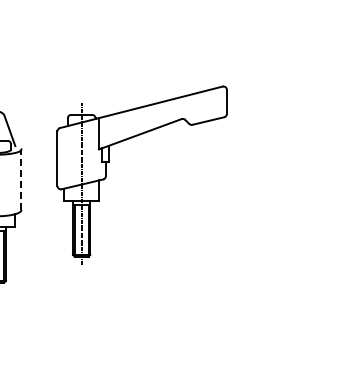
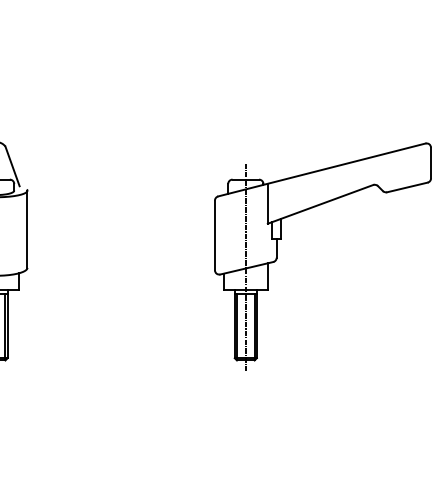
part: (109, 162) -> (281, 240), moved
line: (21, 179) -> (27, 228), dashed -> solid

